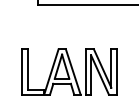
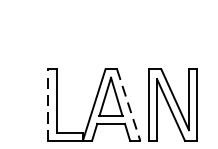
line: (22, 71) -> (48, 104), solid -> dashed
line: (73, 71) -> (129, 104), solid -> dashed

